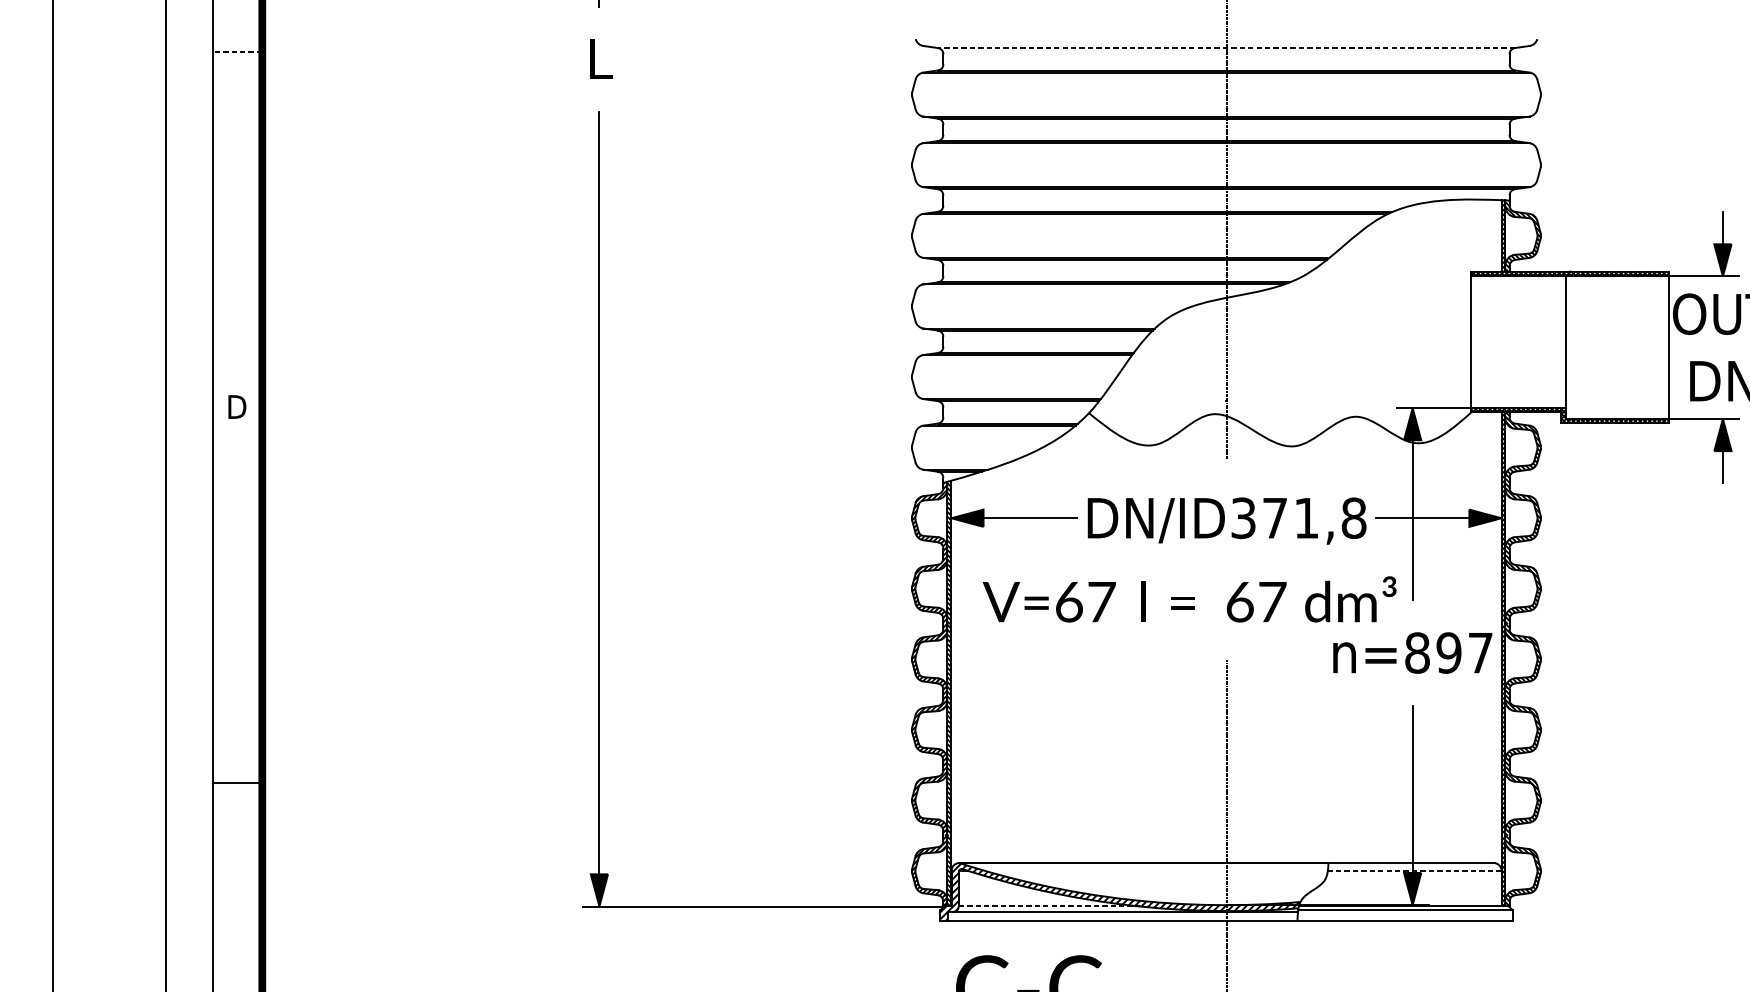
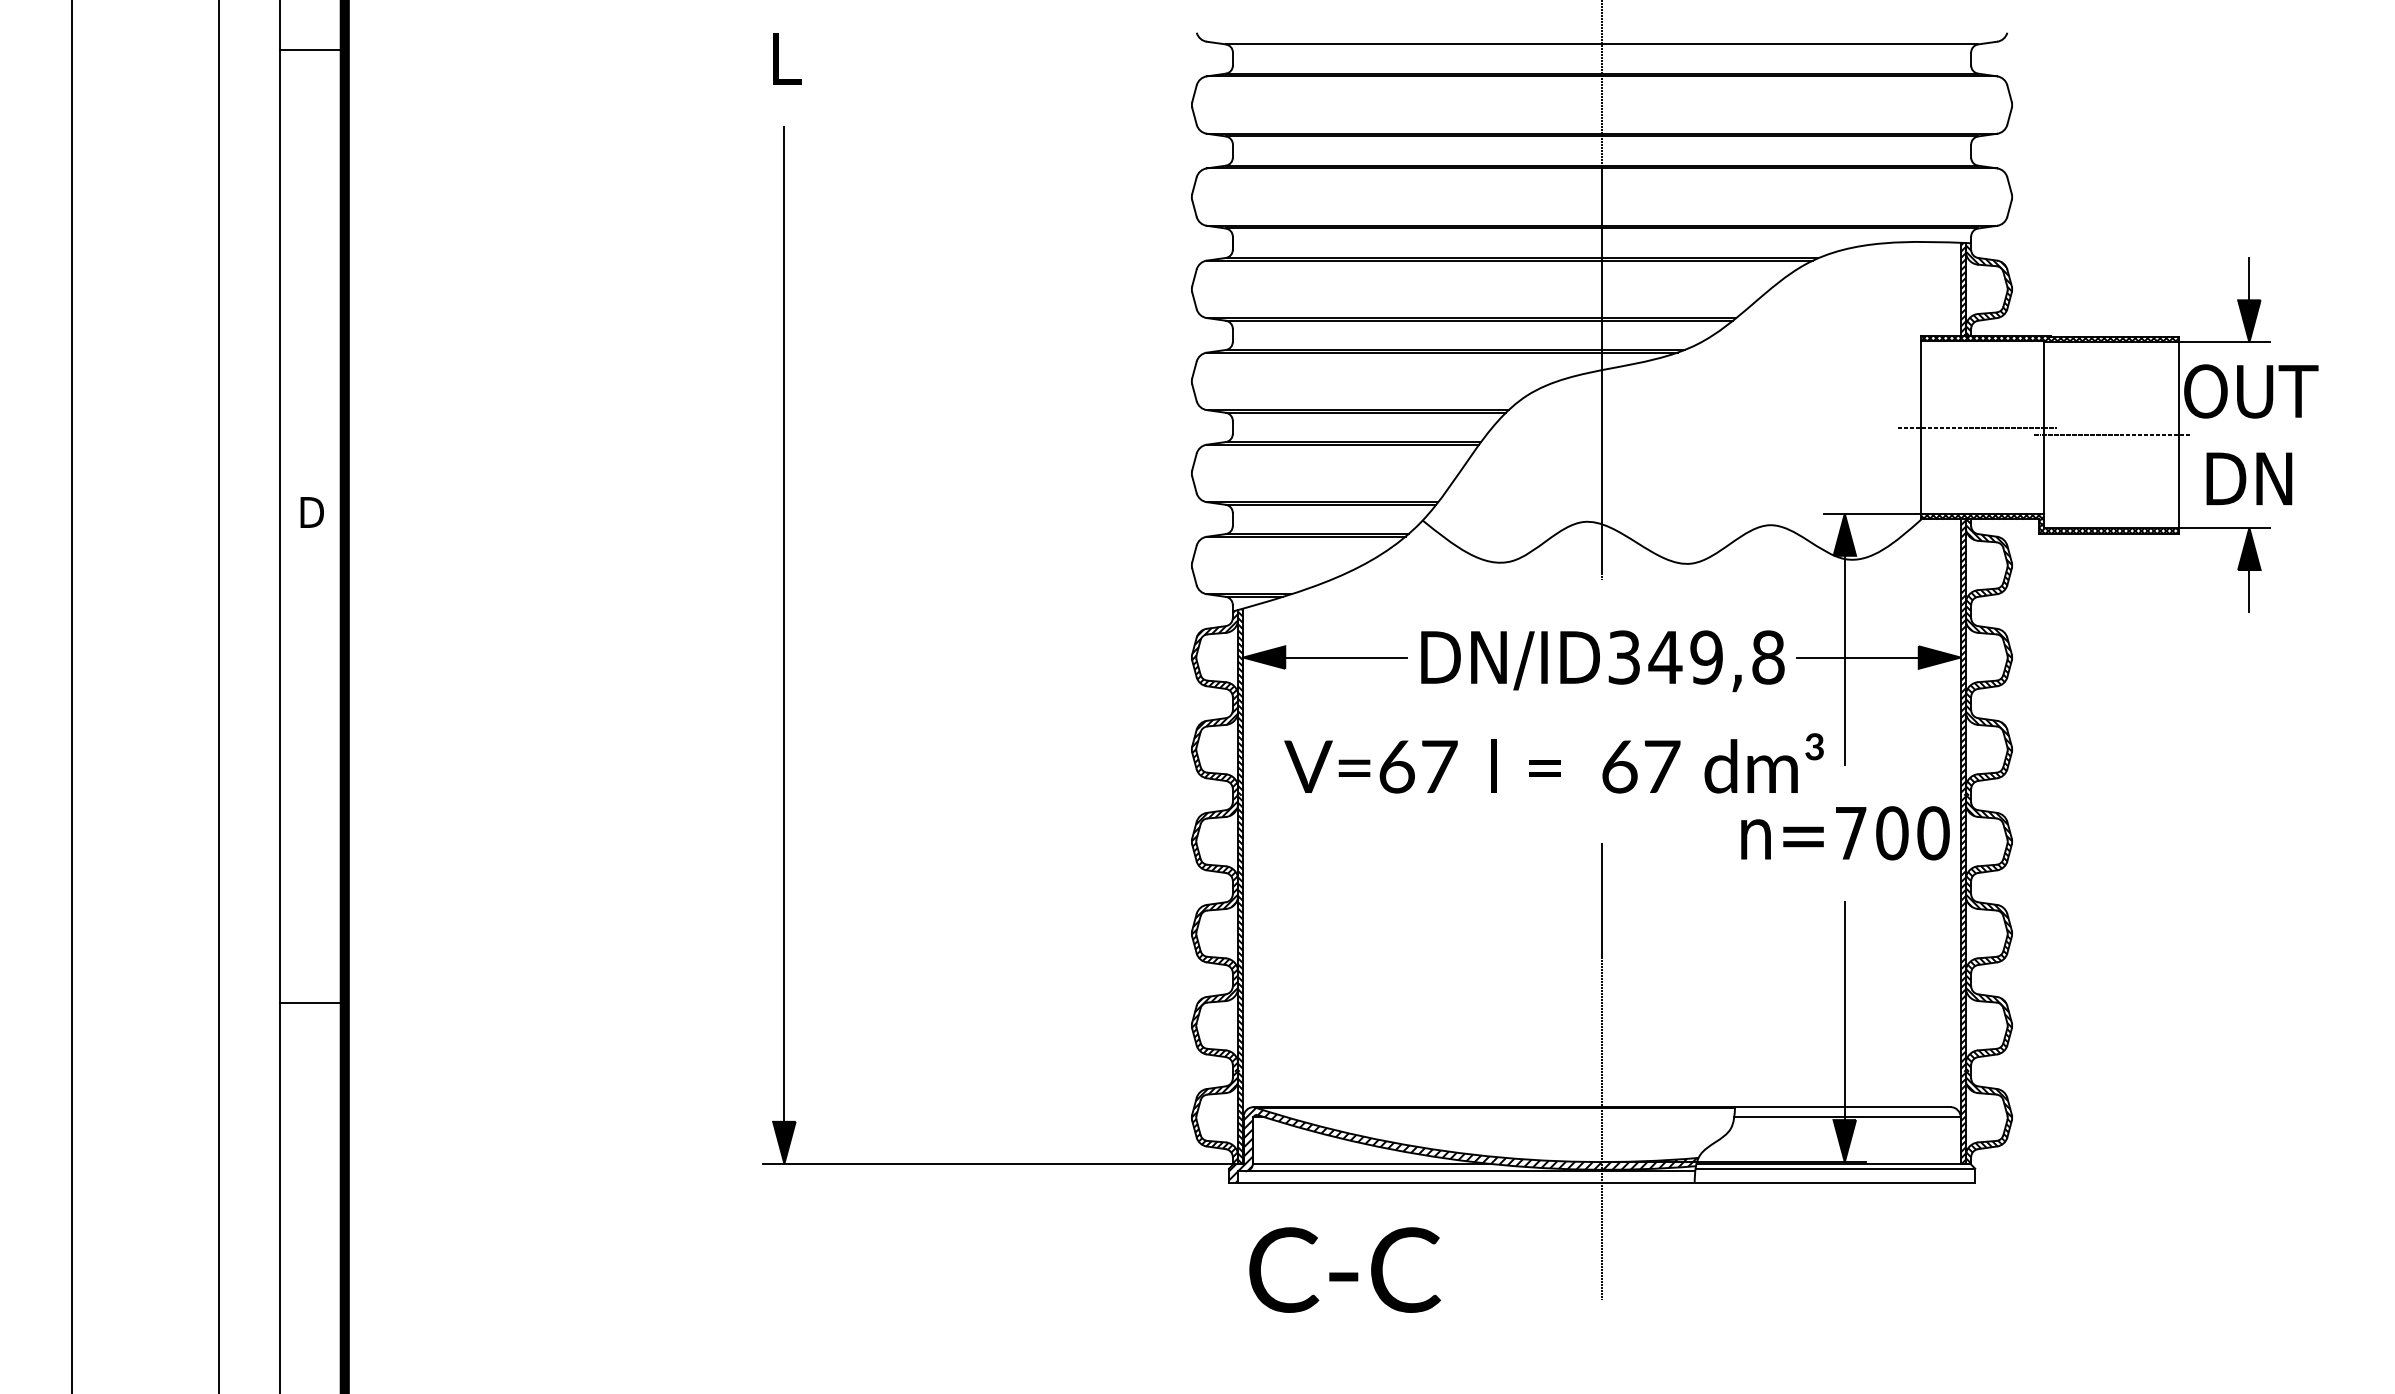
line: (1226, 48) -> (1601, 44), dashed -> solid
line: (237, 52) -> (312, 50), dashed -> solid
line: (1513, 341) -> (1976, 427), added
line: (1617, 347) -> (2111, 435), added
text: (1290, 518) -> (1685, 657), DN/ID371,8 -> DN/ID349,8
text: (1449, 653) -> (1892, 833), n=897 -> n=700
line: (1413, 870) -> (1846, 1117), dashed -> solid
line: (1049, 906) -> (1371, 1163), dashed -> solid

